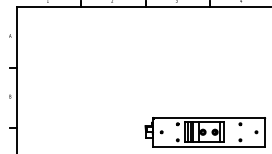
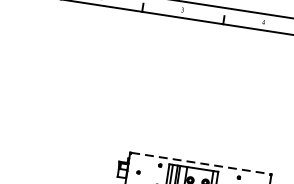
line: (209, 117) -> (201, 163), solid -> dashed

